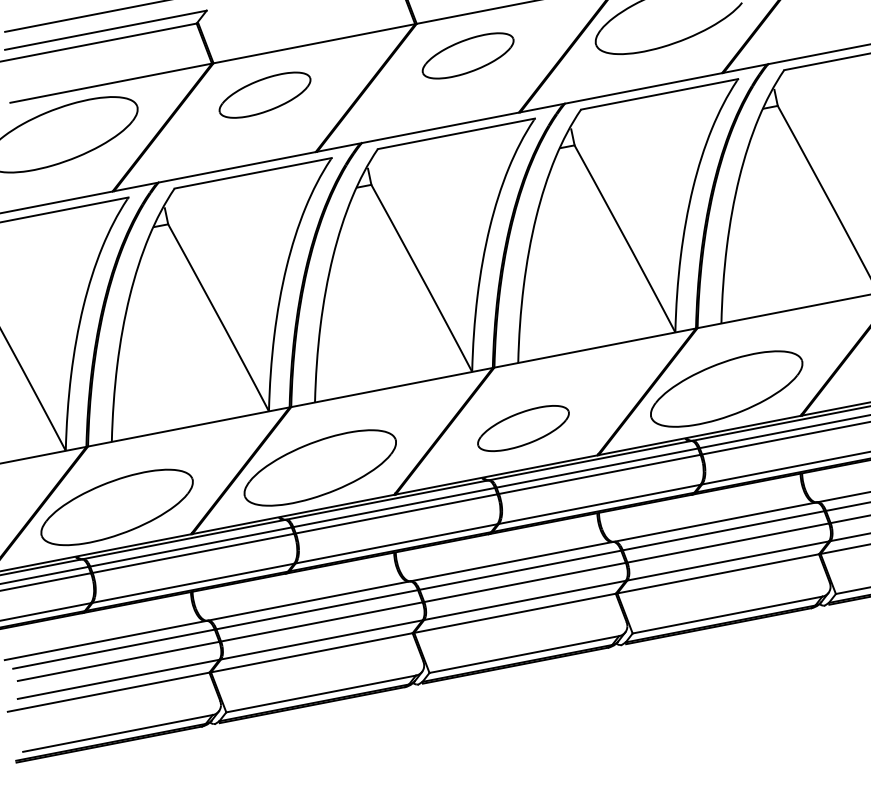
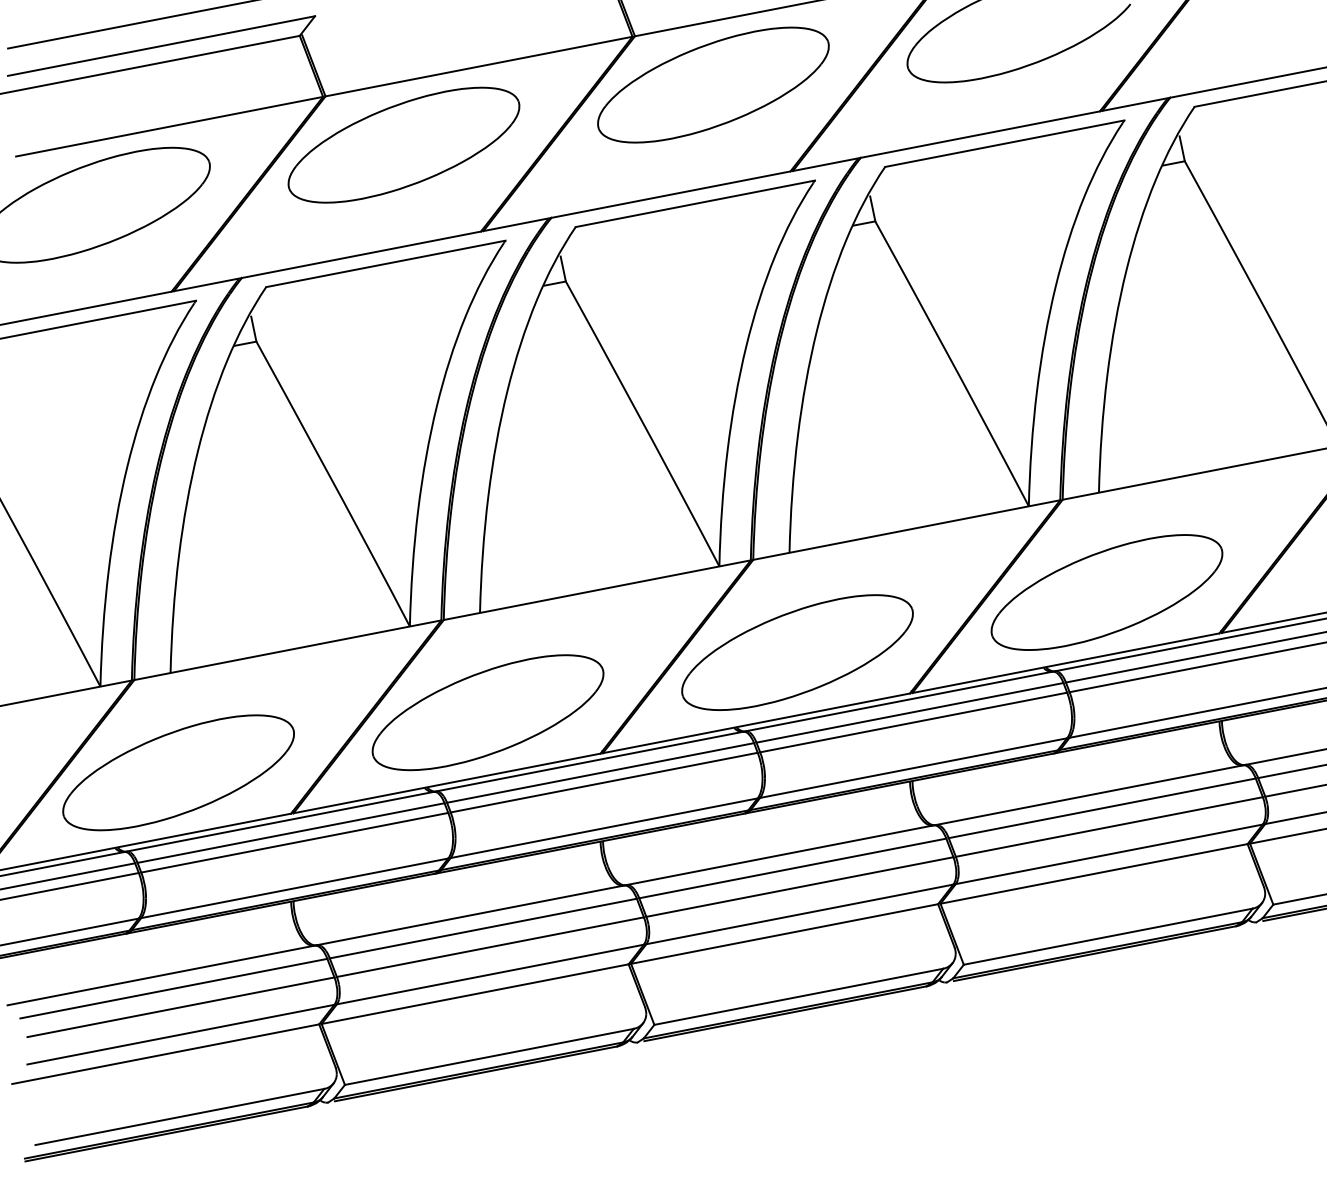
part: (467, 55) -> (712, 84), size x1.67
part: (264, 94) -> (403, 143), size x1.67
part: (523, 428) -> (797, 652), size x1.67

